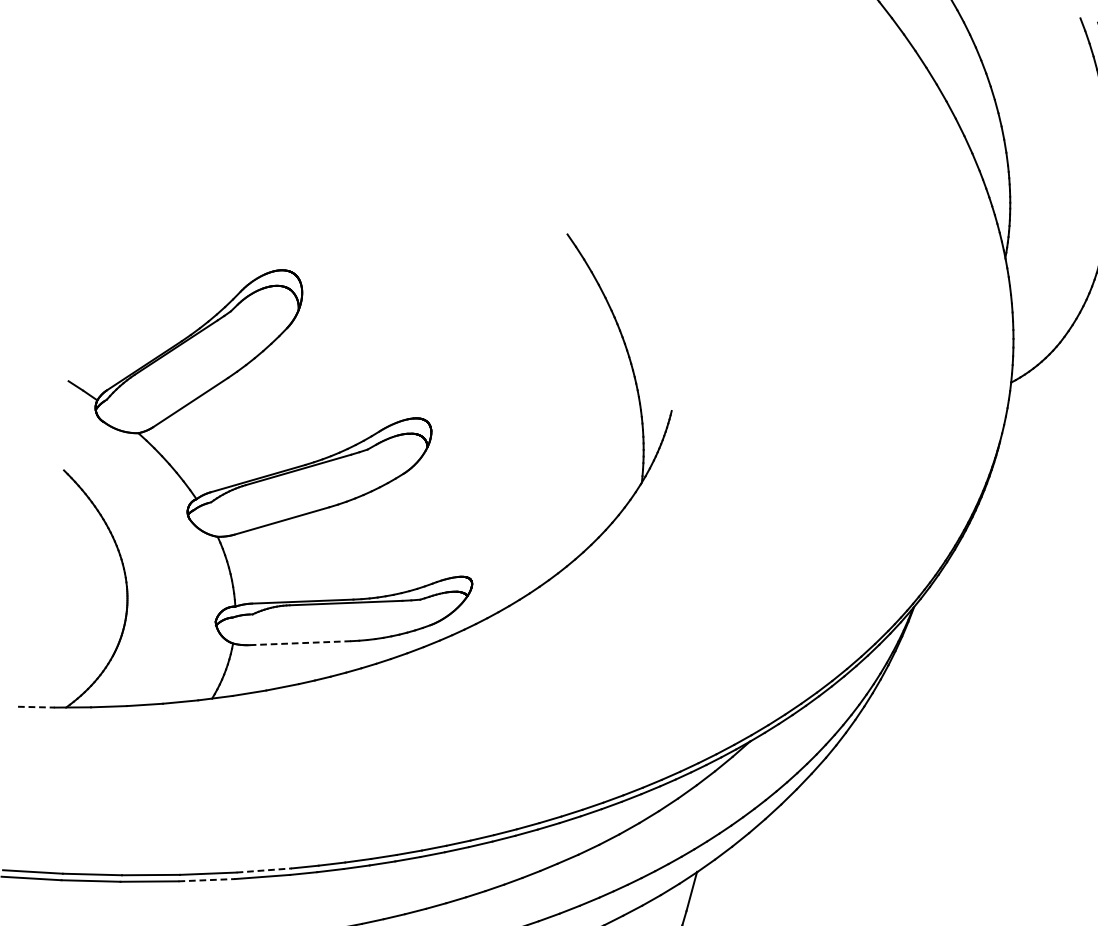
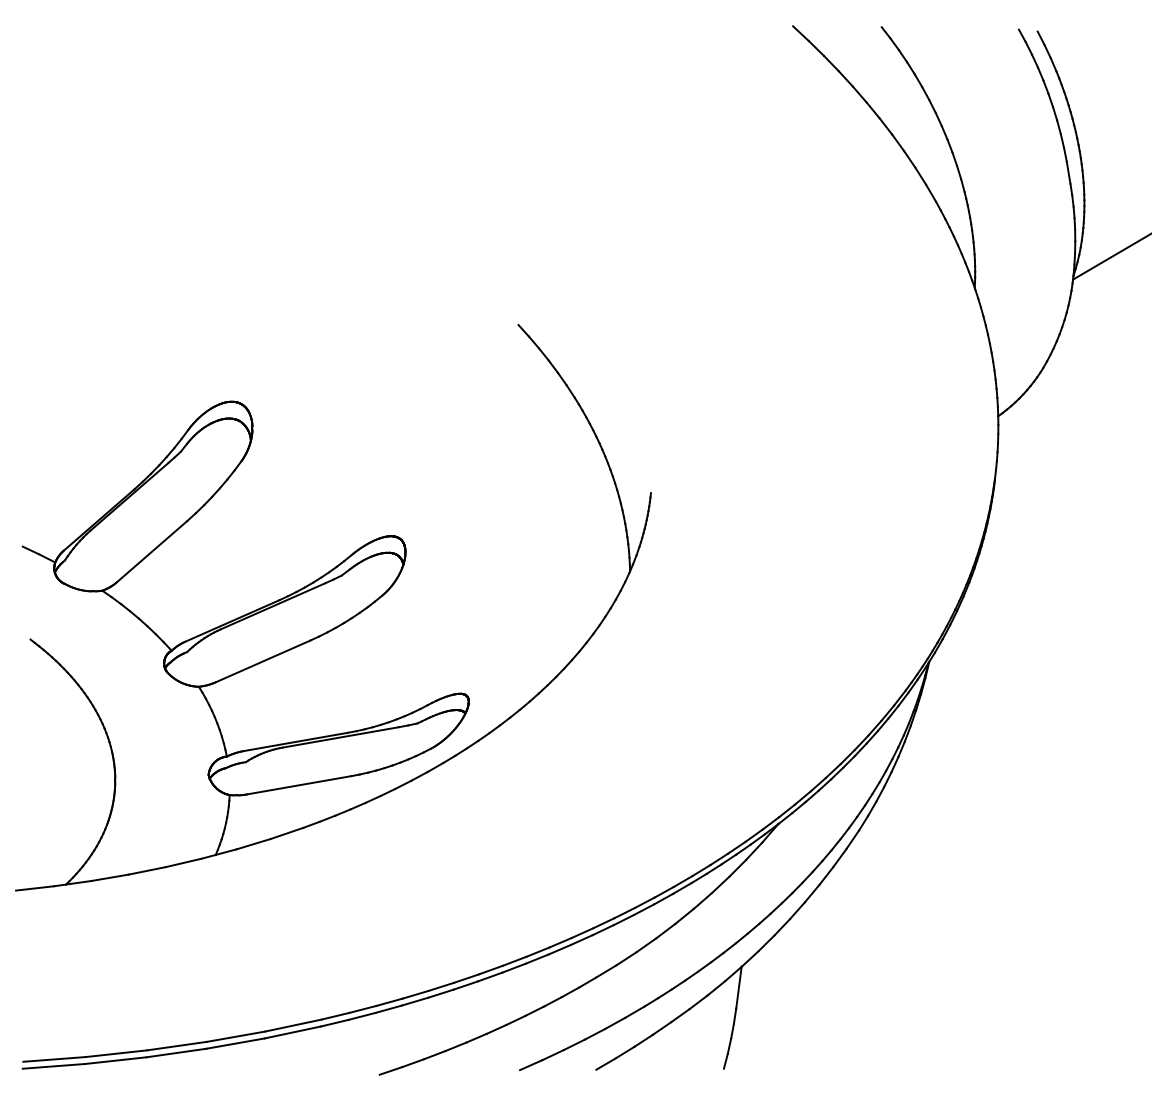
line: (299, 643) -> (298, 785), dashed -> solid
line: (36, 707) -> (35, 888), dashed -> solid
line: (264, 870) -> (293, 1025), dashed -> solid
line: (206, 880) -> (235, 1043), dashed -> solid

